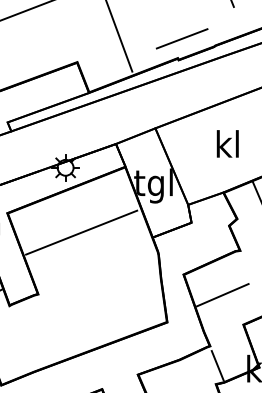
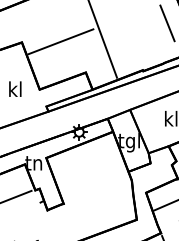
line: (180, 37) -> (144, 58), removed
line: (80, 231) -> (87, 168), removed

